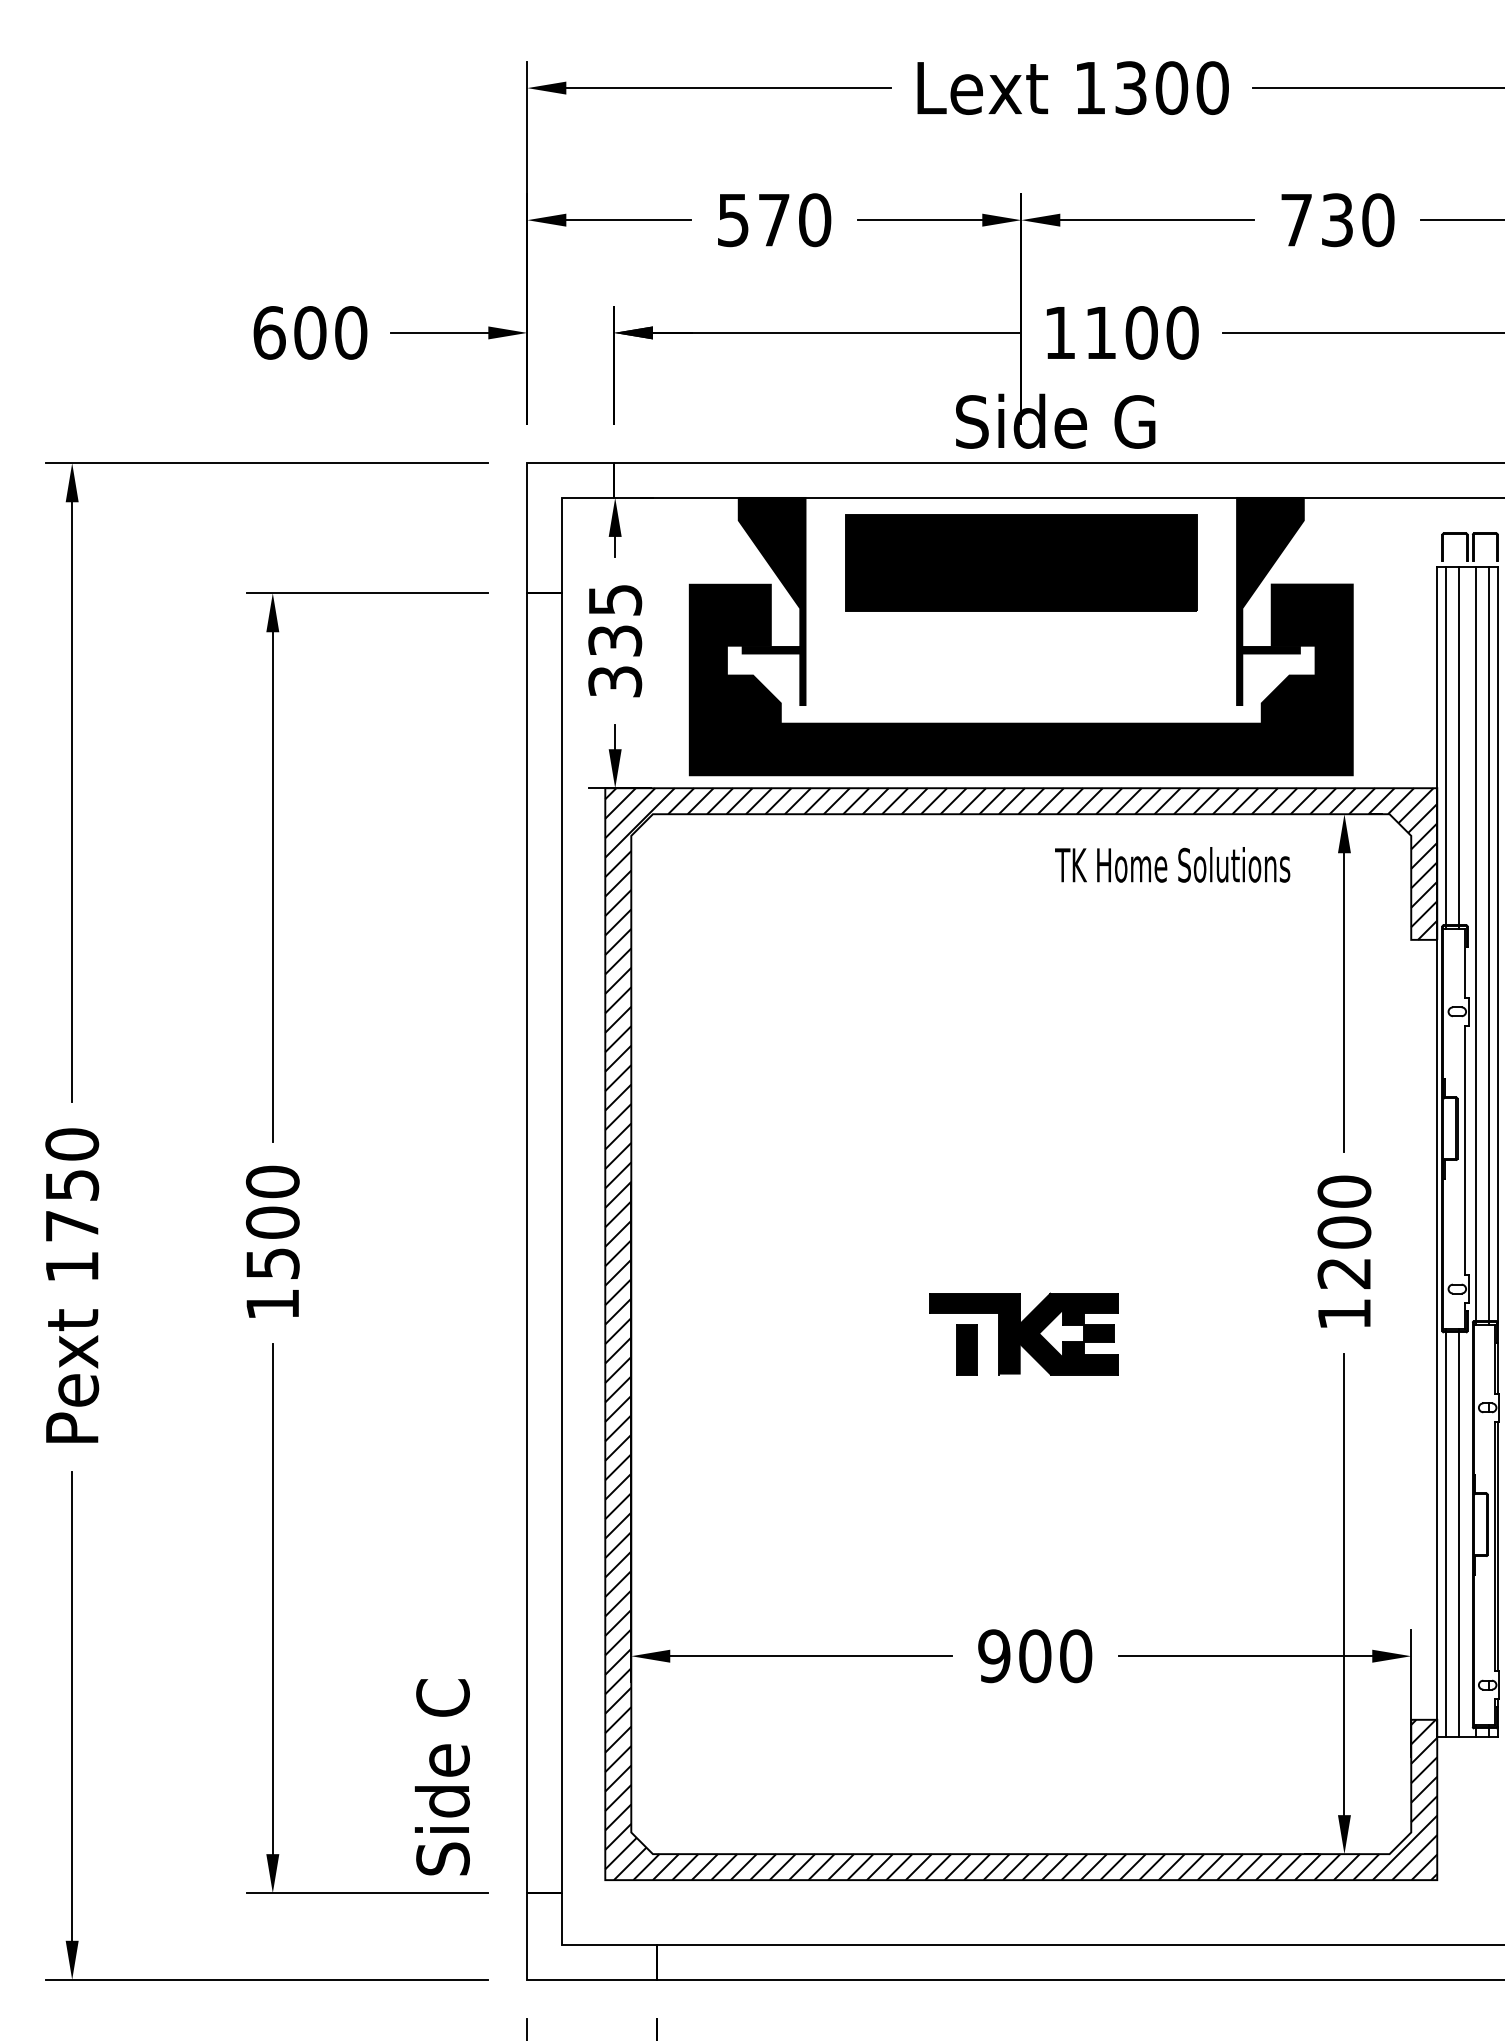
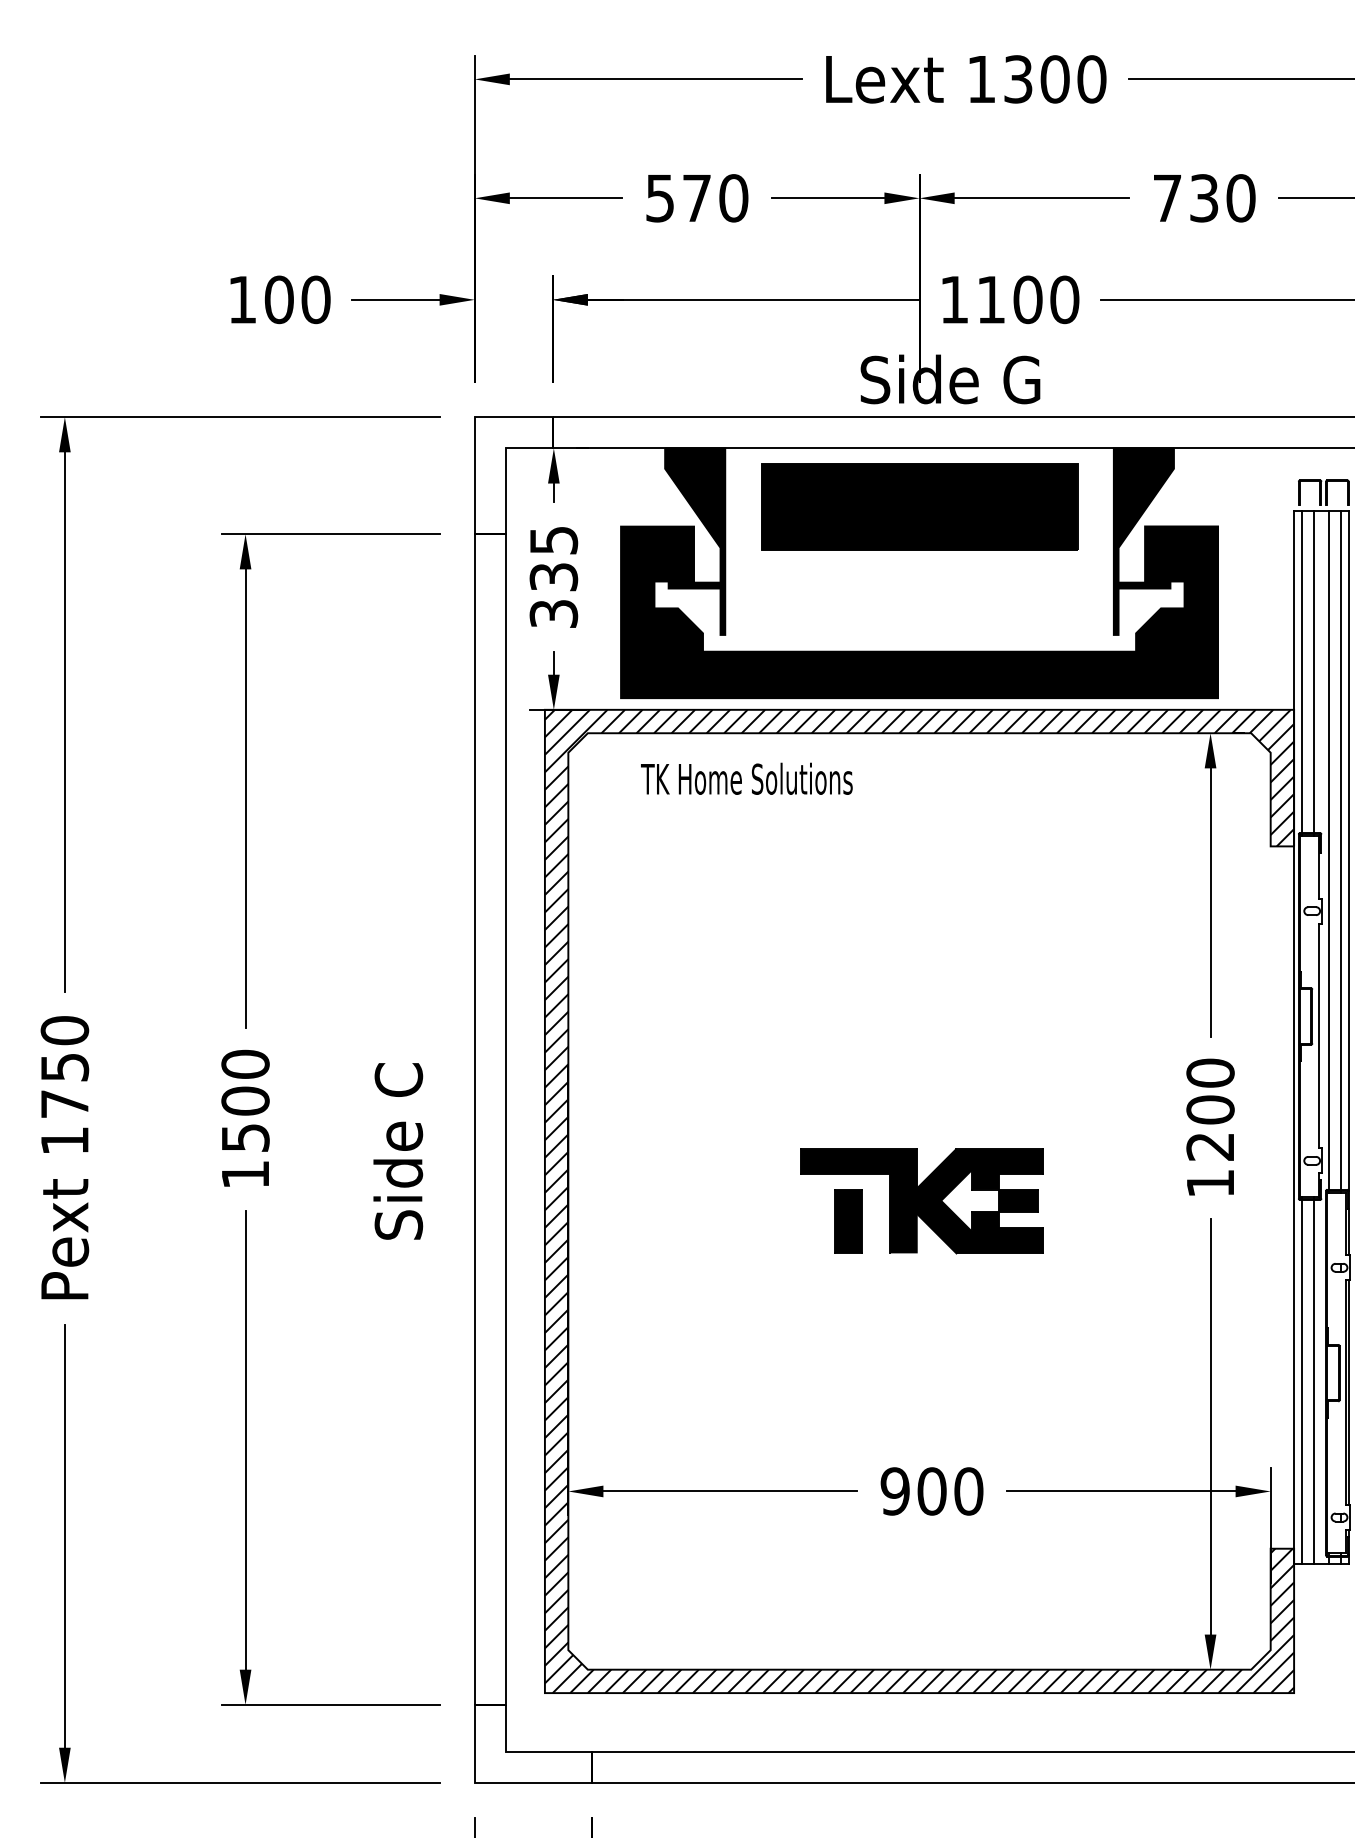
text: (269, 332) -> (242, 299), 600 -> 100
text: (1172, 864) -> (746, 778), moved
part: (1023, 1334) -> (921, 1201), size x1.43
text: (442, 1777) -> (398, 1151), moved

